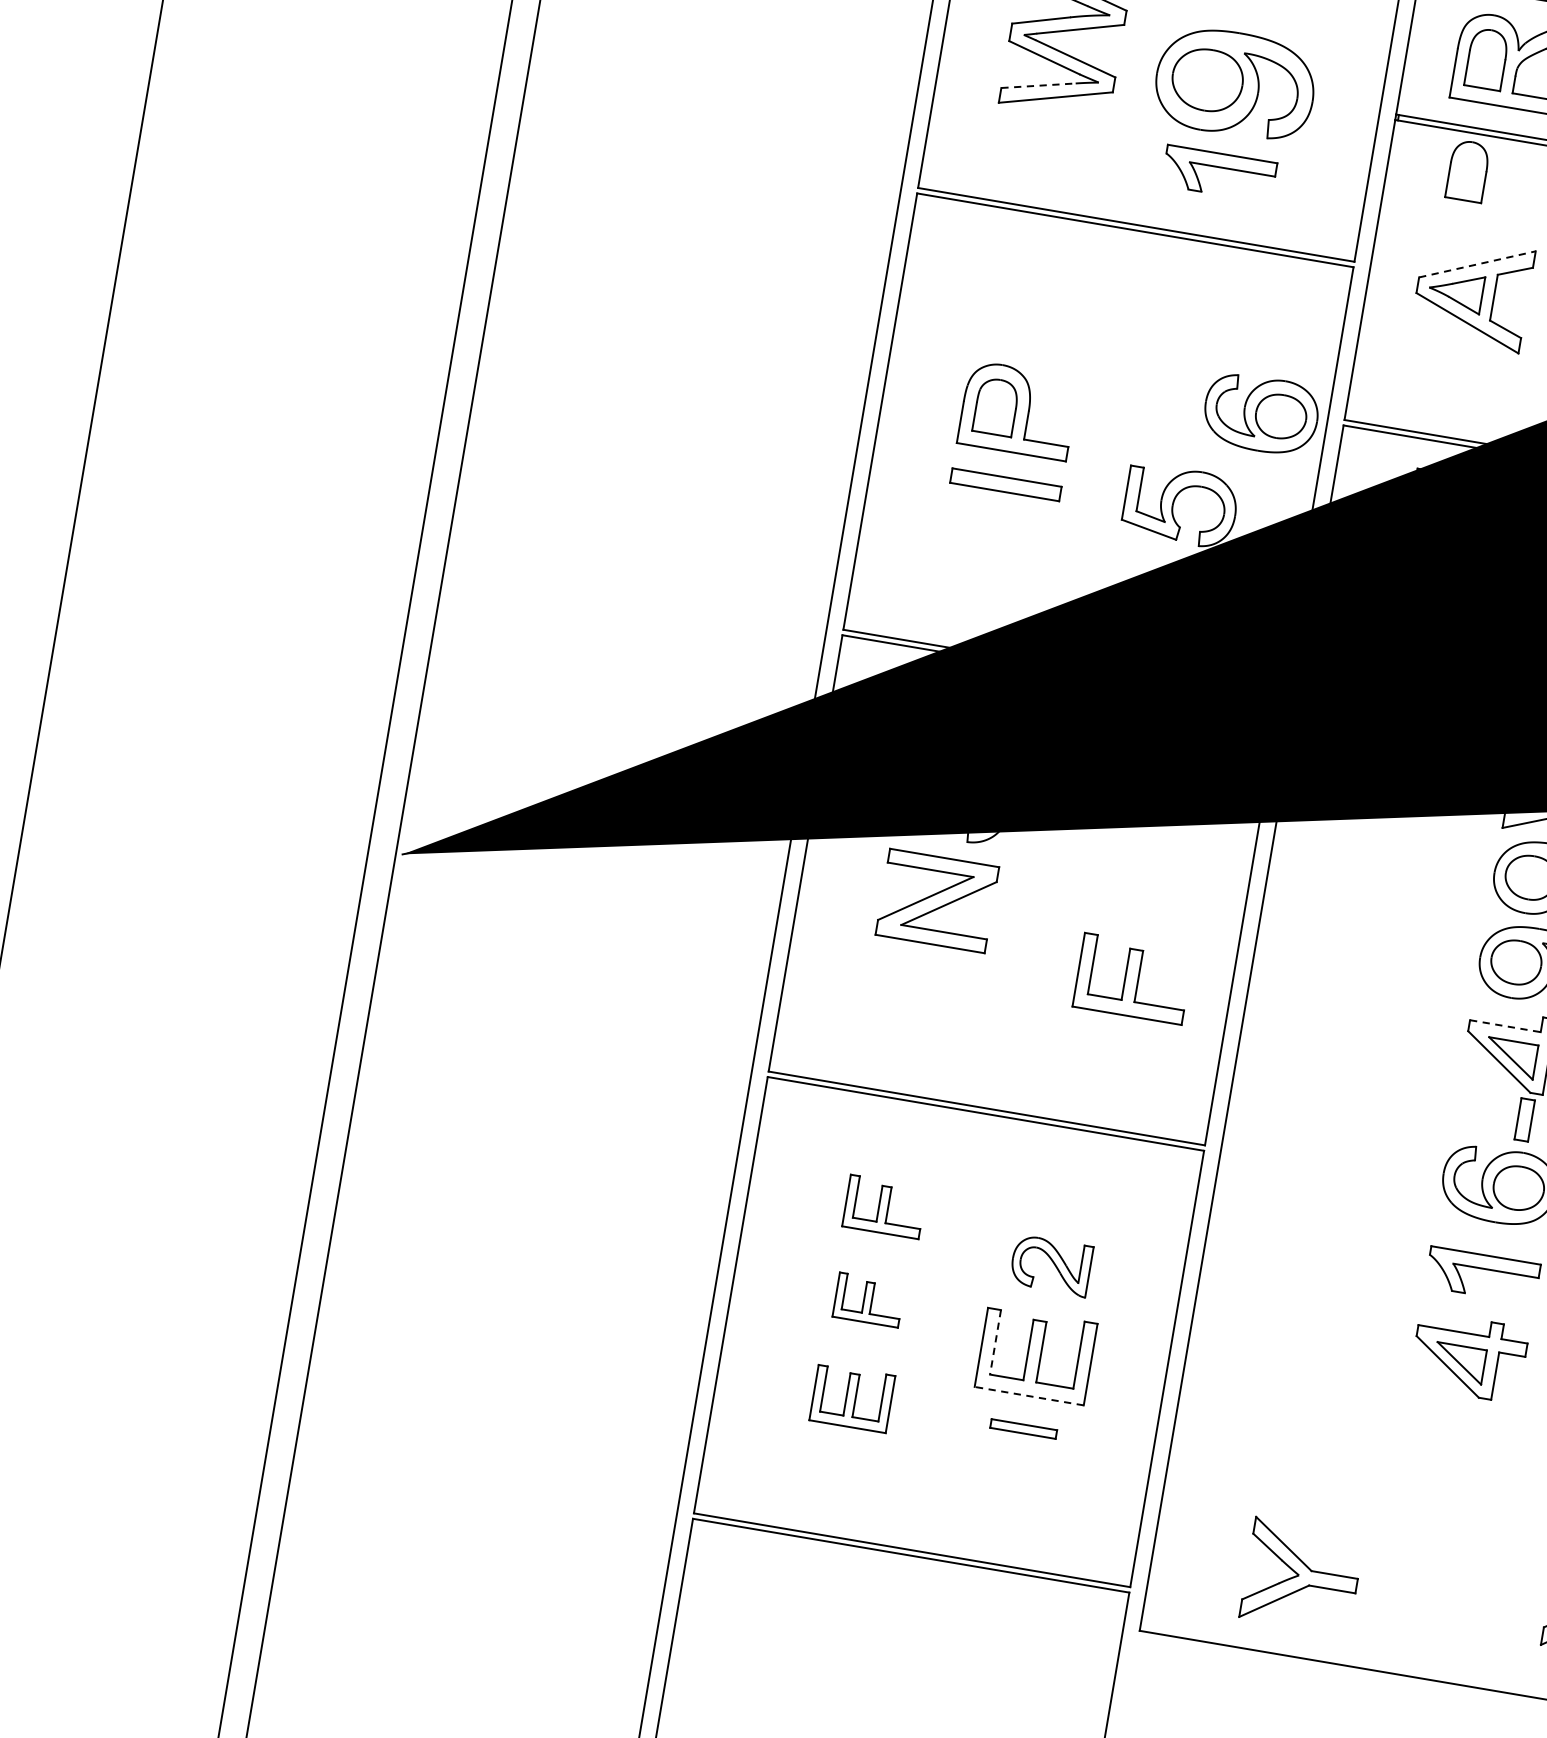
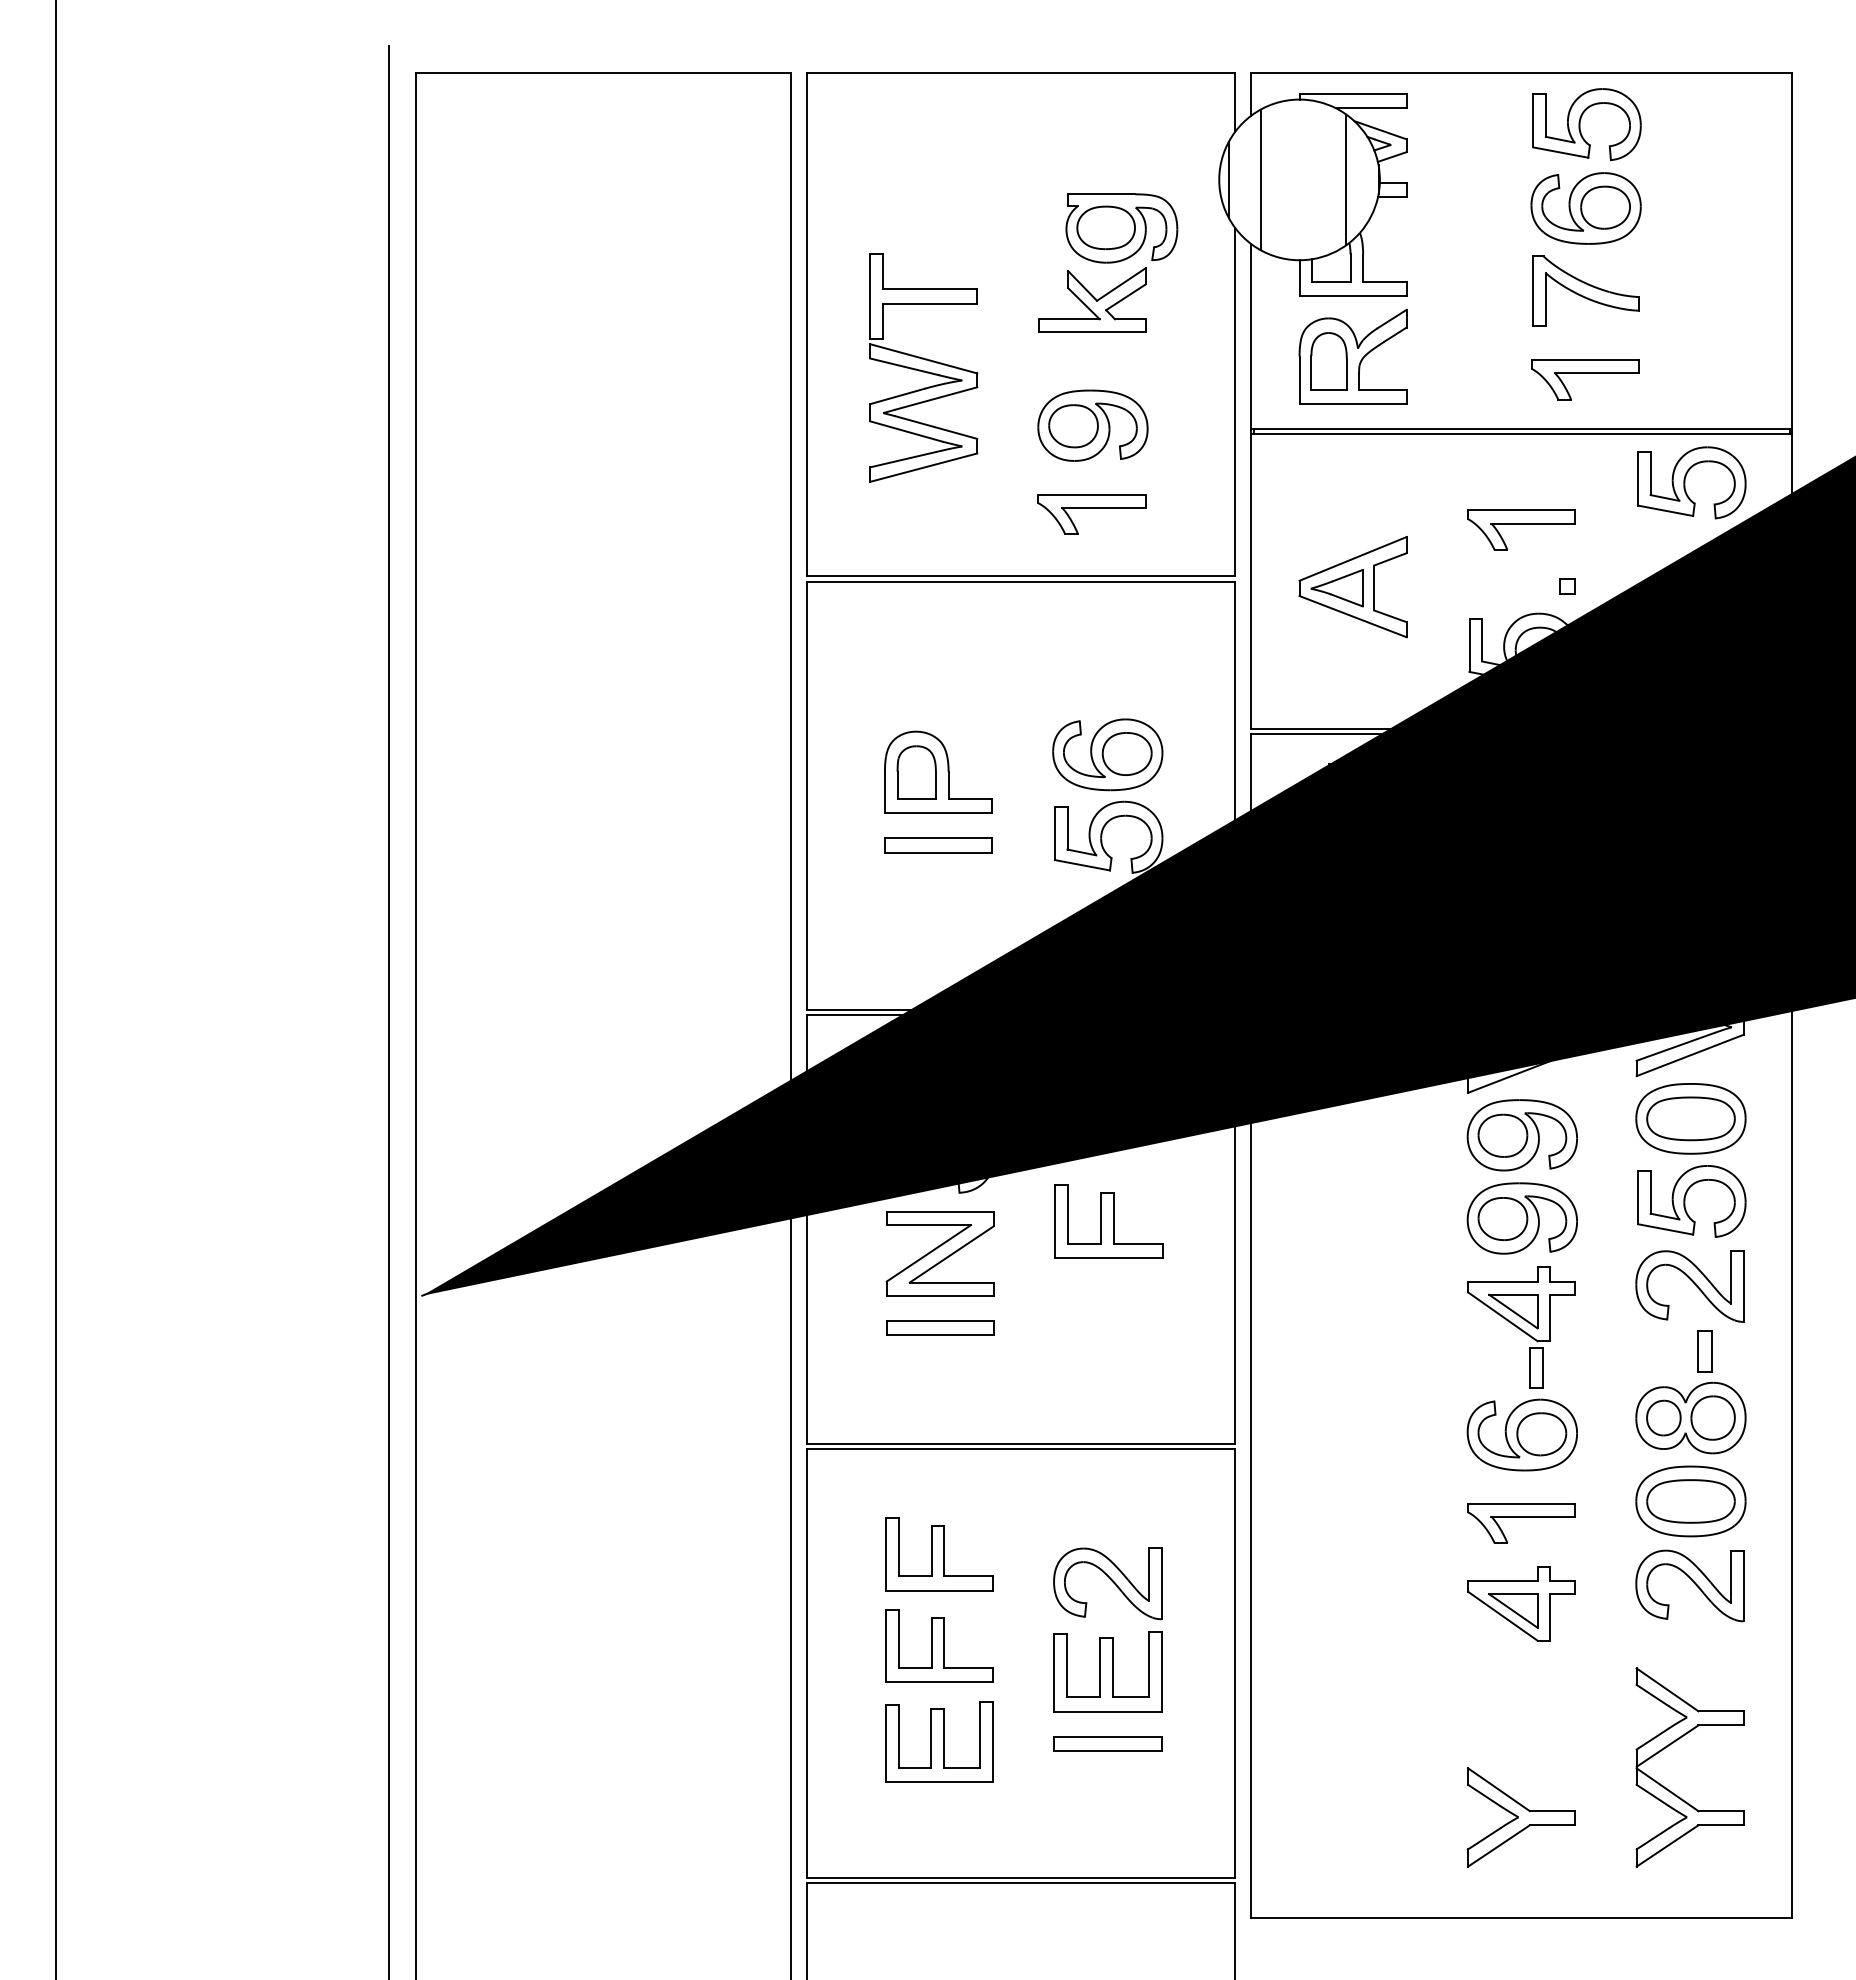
part: (1235, 83) -> (1092, 425), size x0.71
line: (1038, 86) -> (905, 459), dashed -> solid
part: (1467, 171) -> (1328, 471), removed
line: (1477, 264) -> (1353, 558), dashed -> solid
part: (1260, 413) -> (1107, 754), moved
part: (924, 976) -> (940, 1327), added
part: (1132, 978) -> (1108, 1221), moved
line: (1505, 1025) -> (1502, 1281), dashed -> solid
part: (884, 1207) -> (939, 1554), size x1.43
part: (1050, 1265) -> (1107, 1583), size x1.43
part: (869, 1299) -> (939, 1645), size x1.67
line: (995, 1342) -> (1067, 1665), dashed -> solid
line: (1028, 1395) -> (1107, 1711), dashed -> solid
part: (852, 1397) -> (939, 1741), size x1.43
part: (1023, 1428) -> (1107, 1743), size x1.67
part: (1302, 1576) -> (1521, 1817), moved

